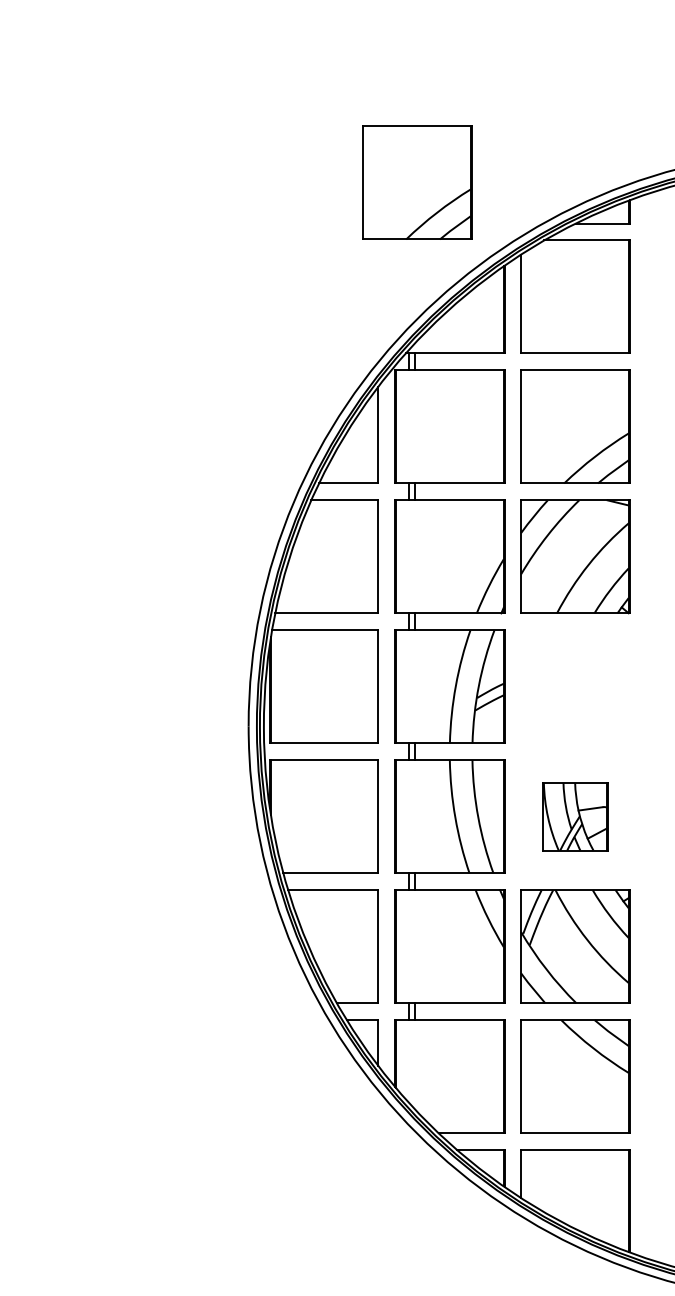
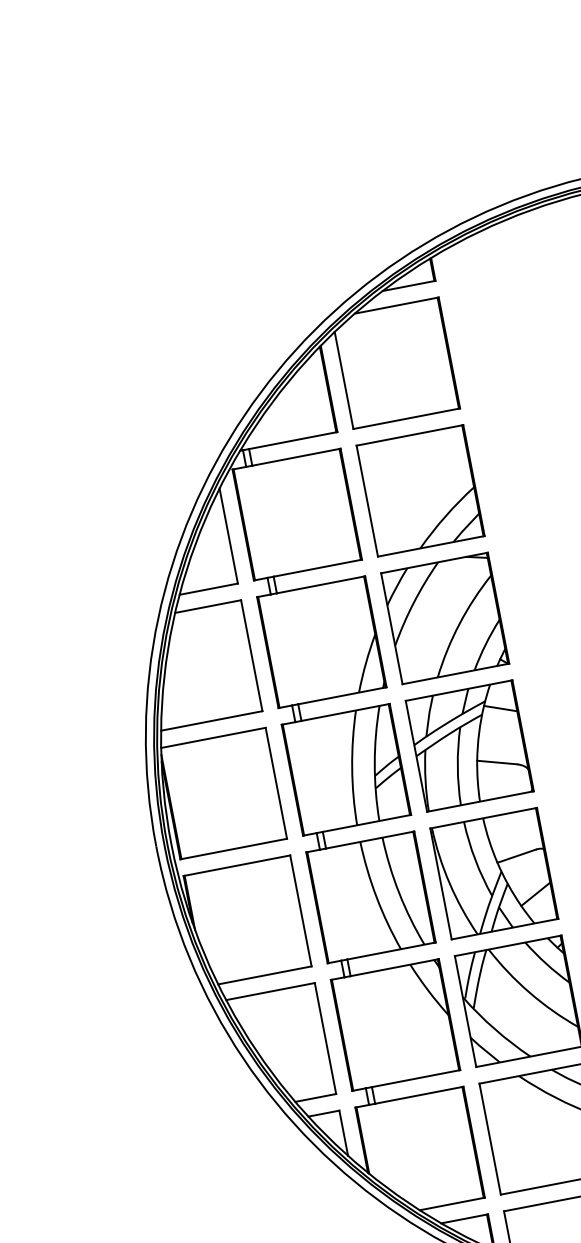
part: (417, 182) -> (219, 280), removed
part: (575, 686) -> (469, 745), added
part: (575, 816) -> (494, 873), size x1.67

